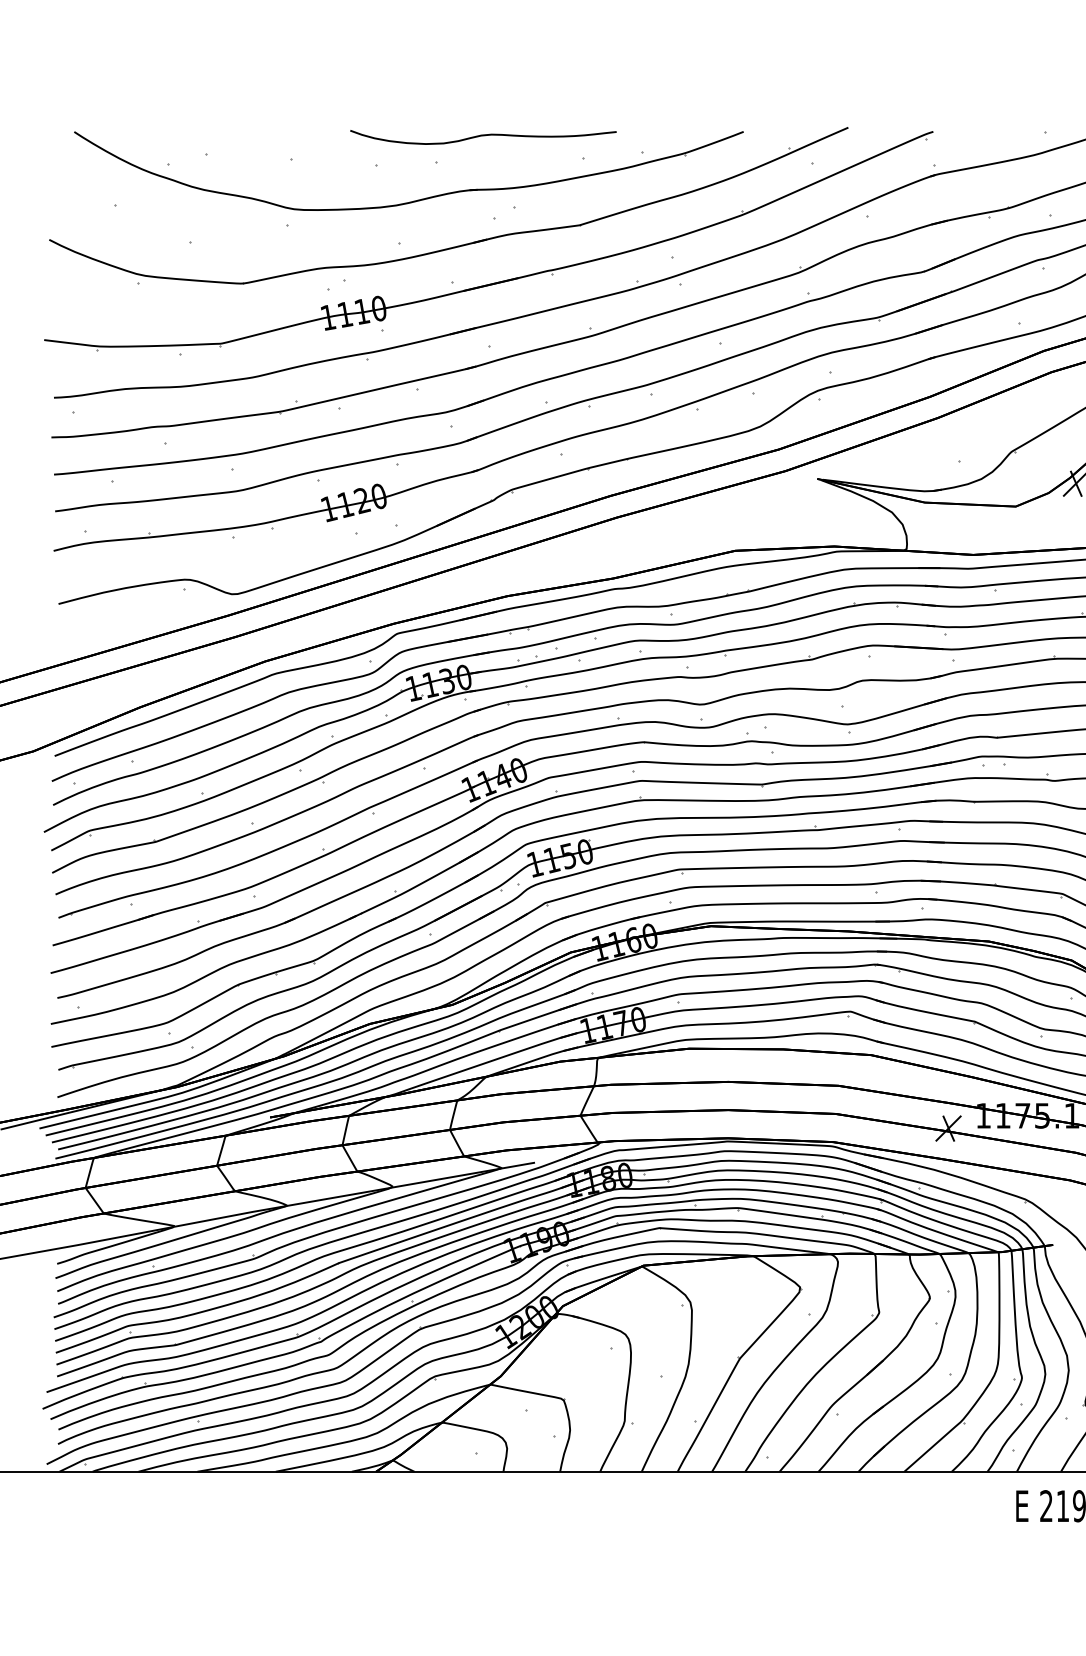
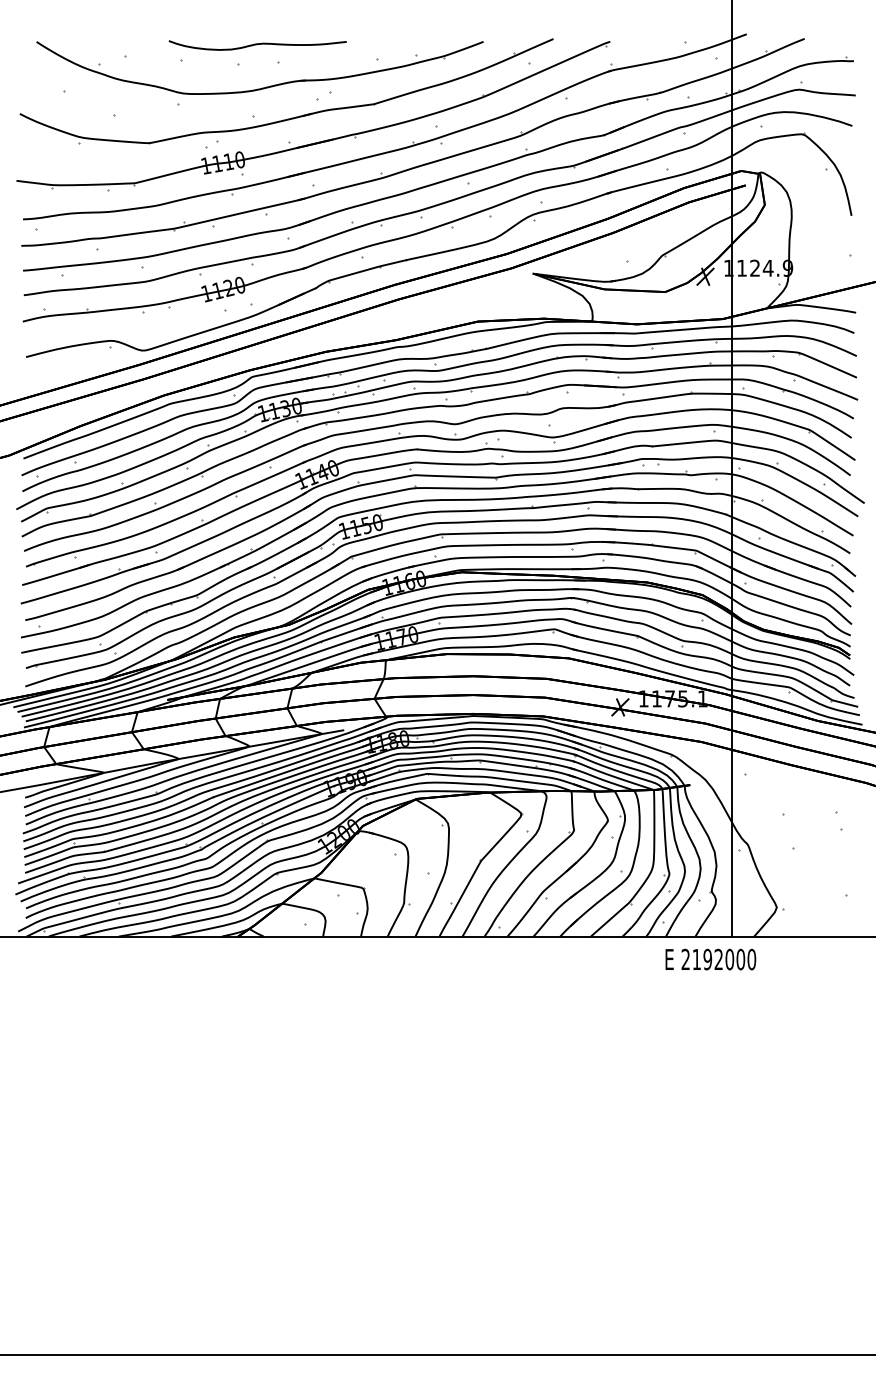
curve: (482, 137) -> (257, 45), moved

